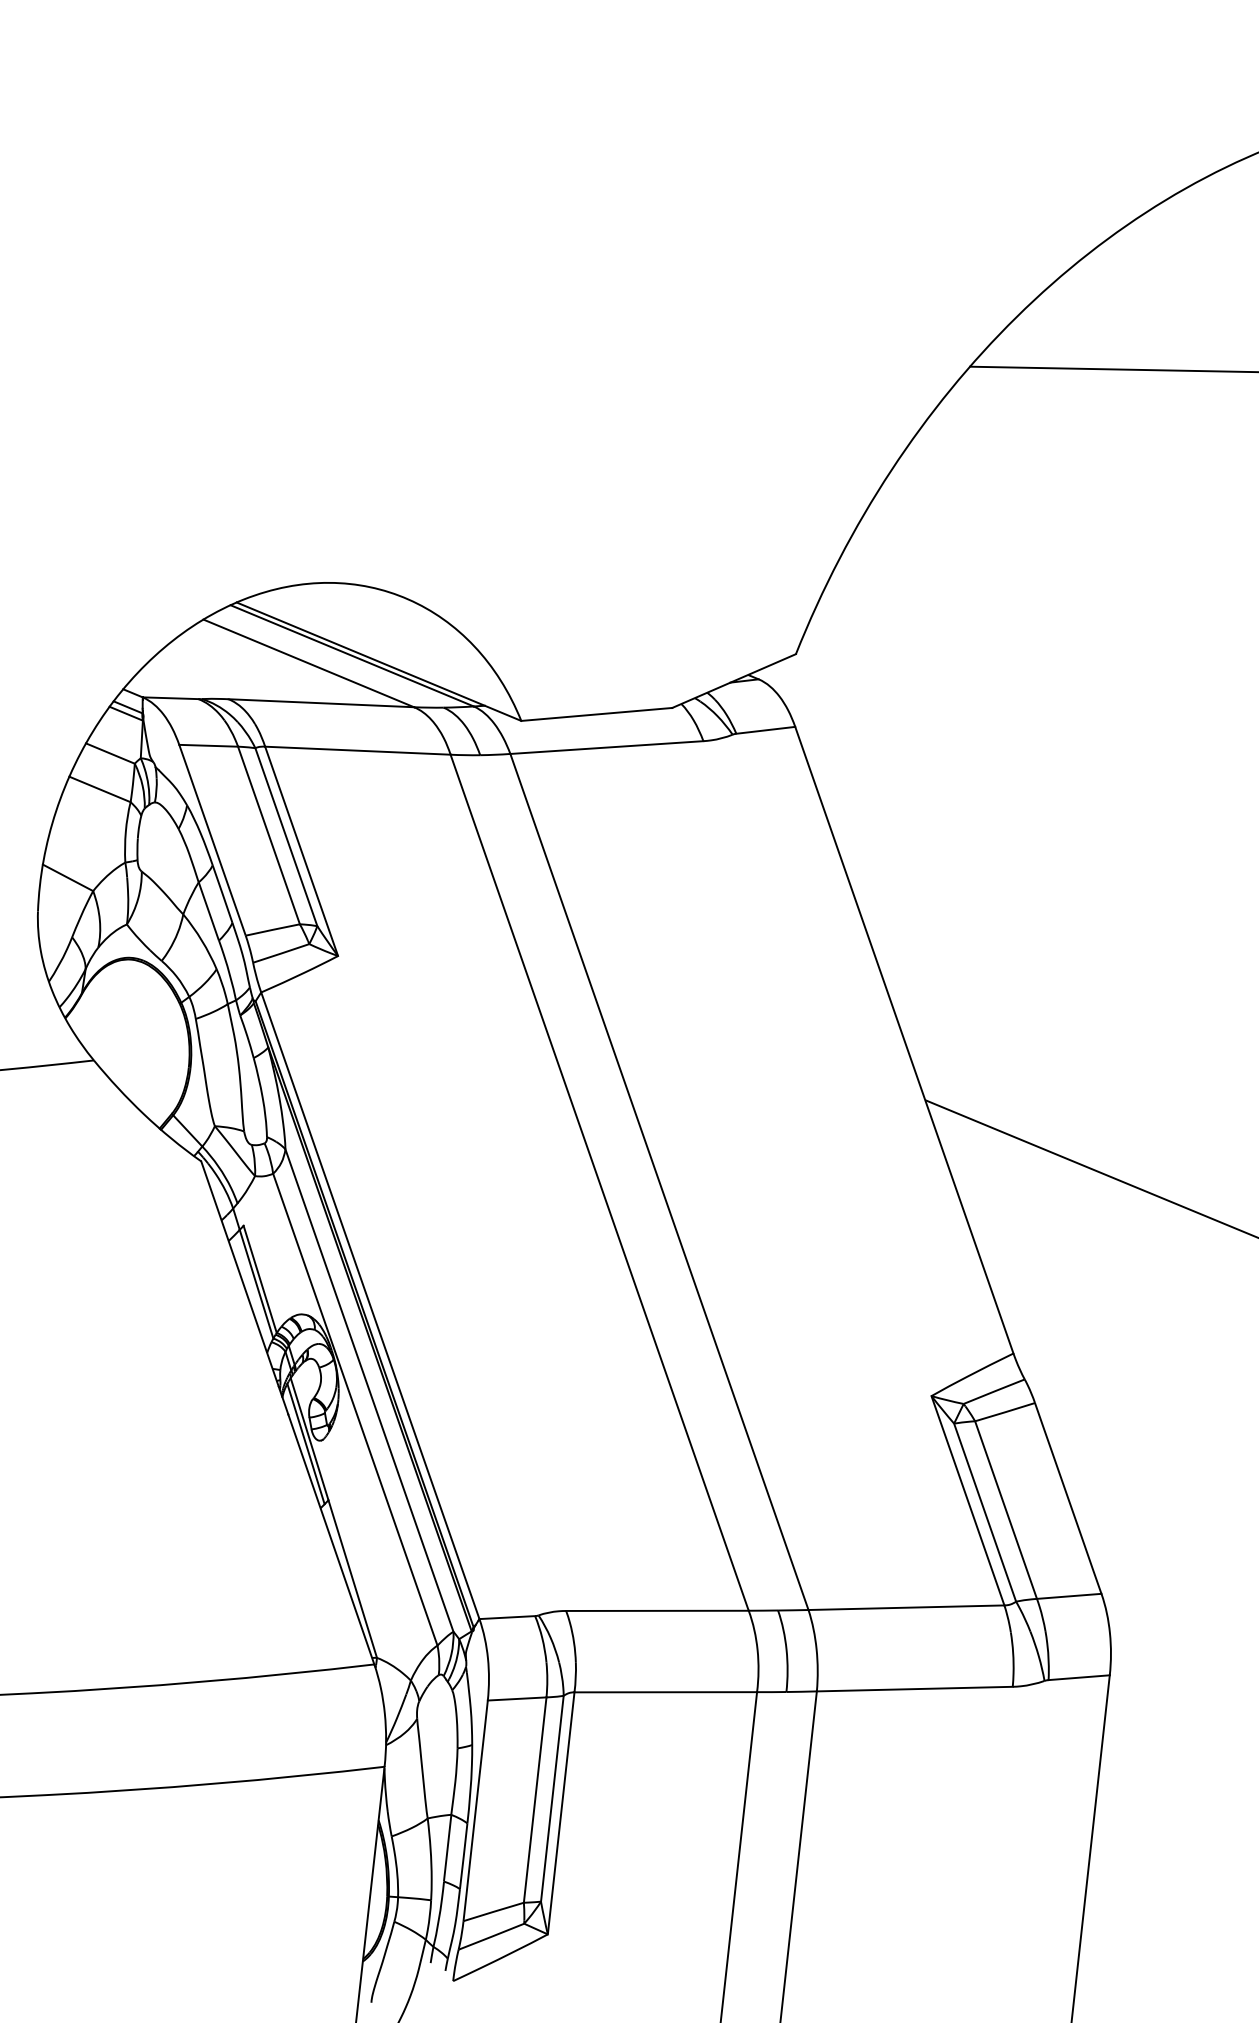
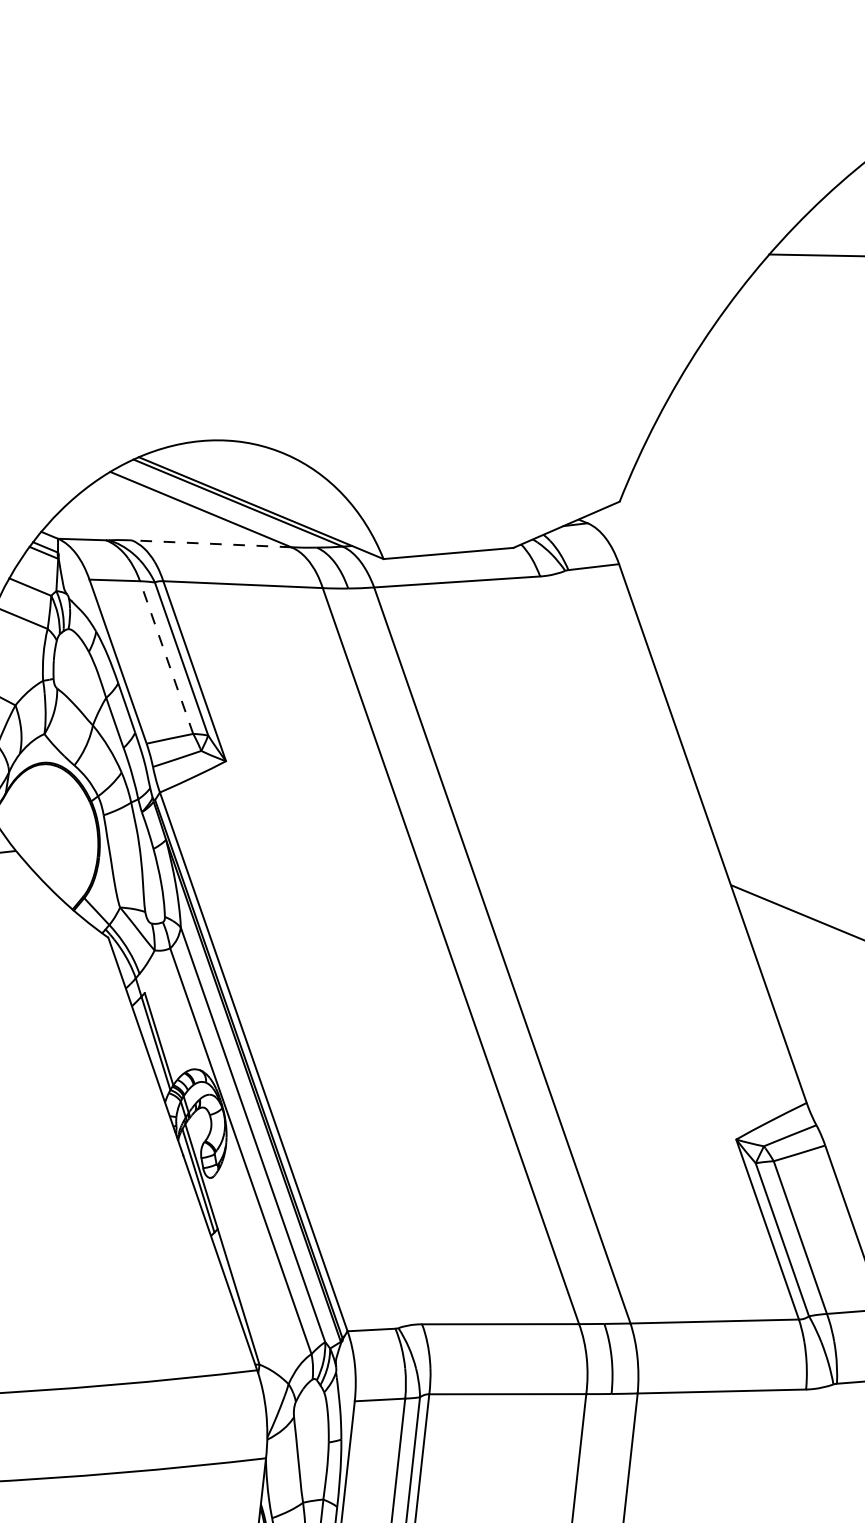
line: (321, 703) -> (211, 544), solid -> dashed
line: (268, 835) -> (166, 657), solid -> dashed

